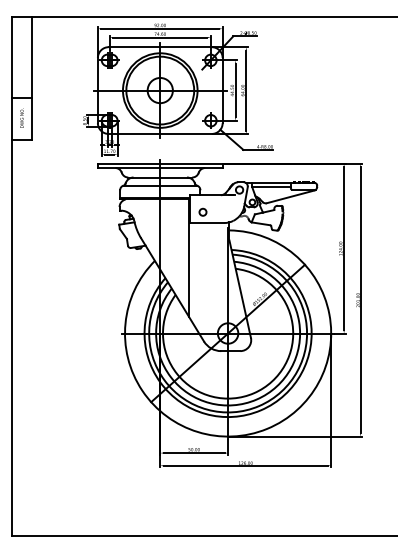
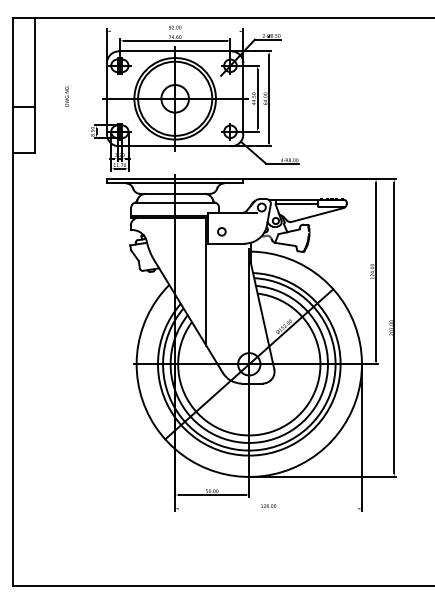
line: (159, 28) -> (174, 31), removed
text: (21, 117) -> (66, 95), moved
line: (245, 465) -> (268, 508), removed

